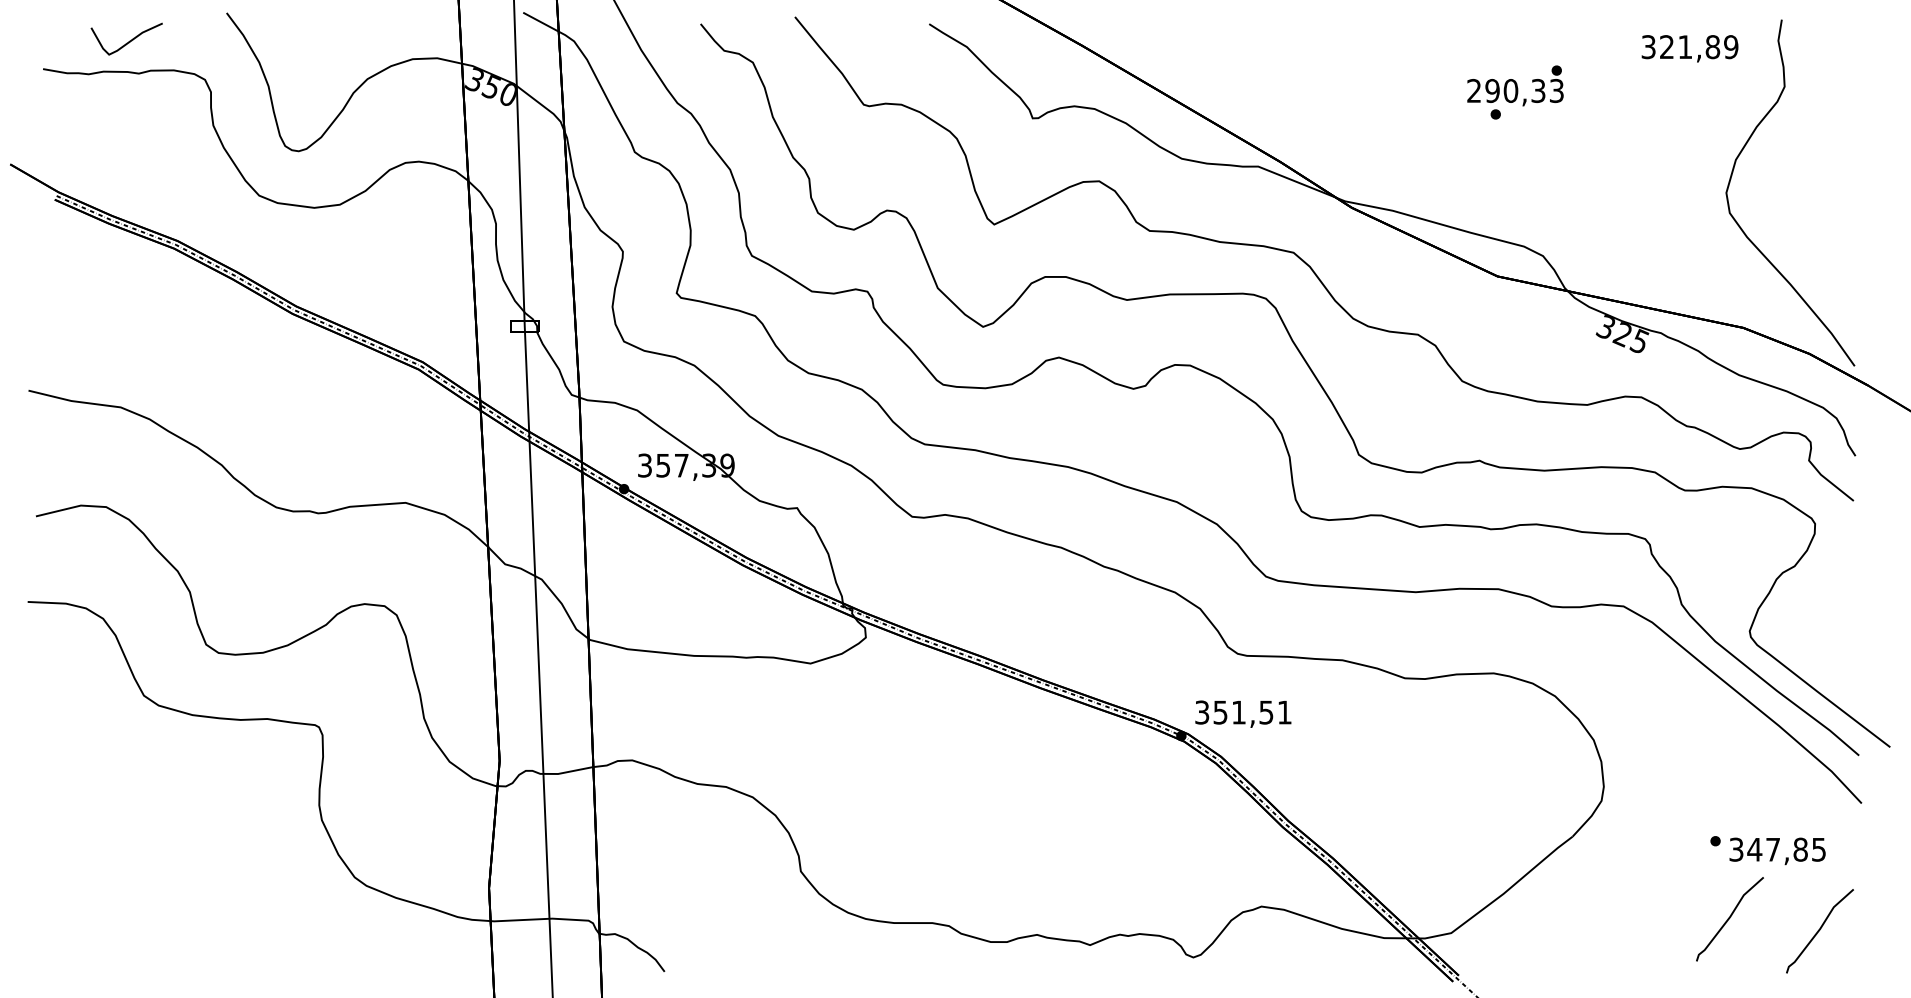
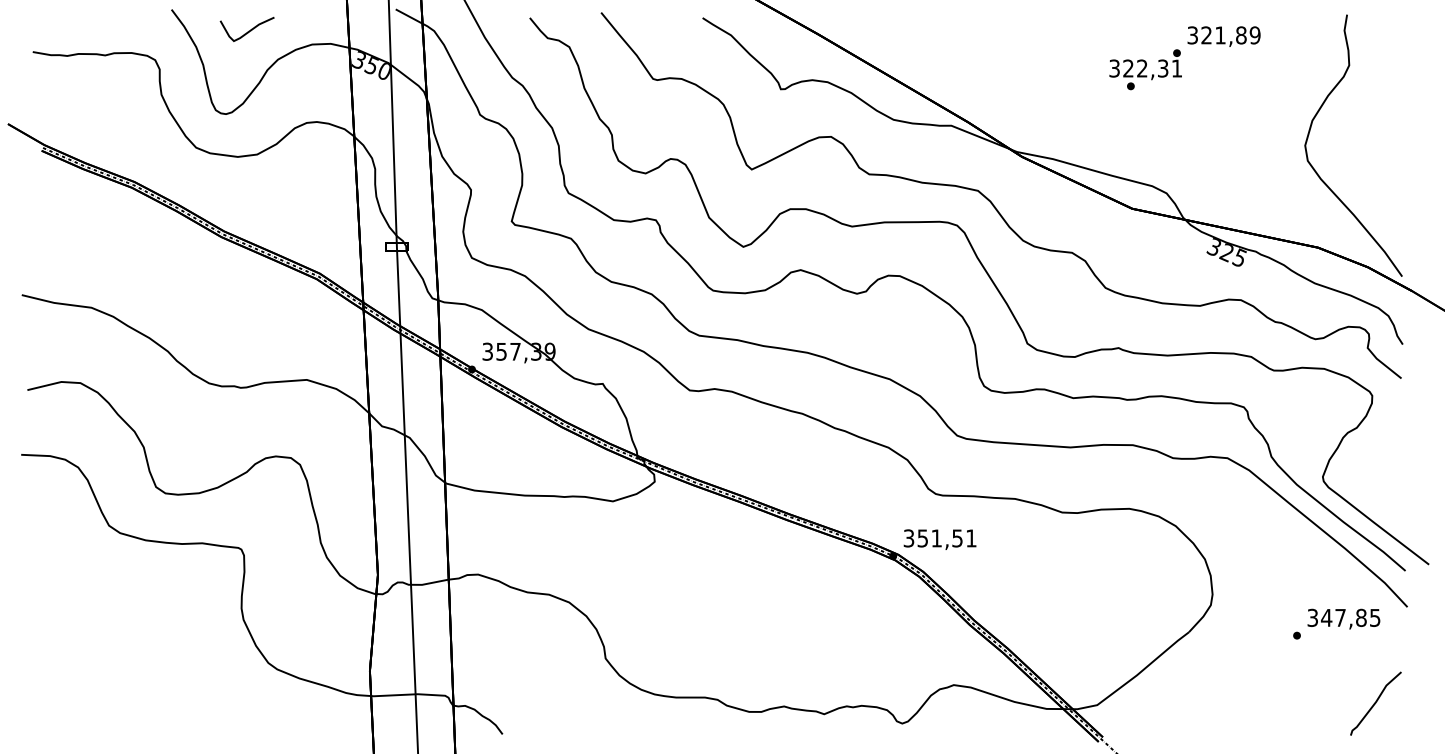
curve: (129, 40) -> (249, 30), moved
text: (1689, 48) -> (1223, 36), moved
text: (1515, 90) -> (1145, 68), 290,33 -> 322,31
text: (1777, 851) -> (1343, 619), moved
curve: (1729, 919) -> (1307, 694), removed

